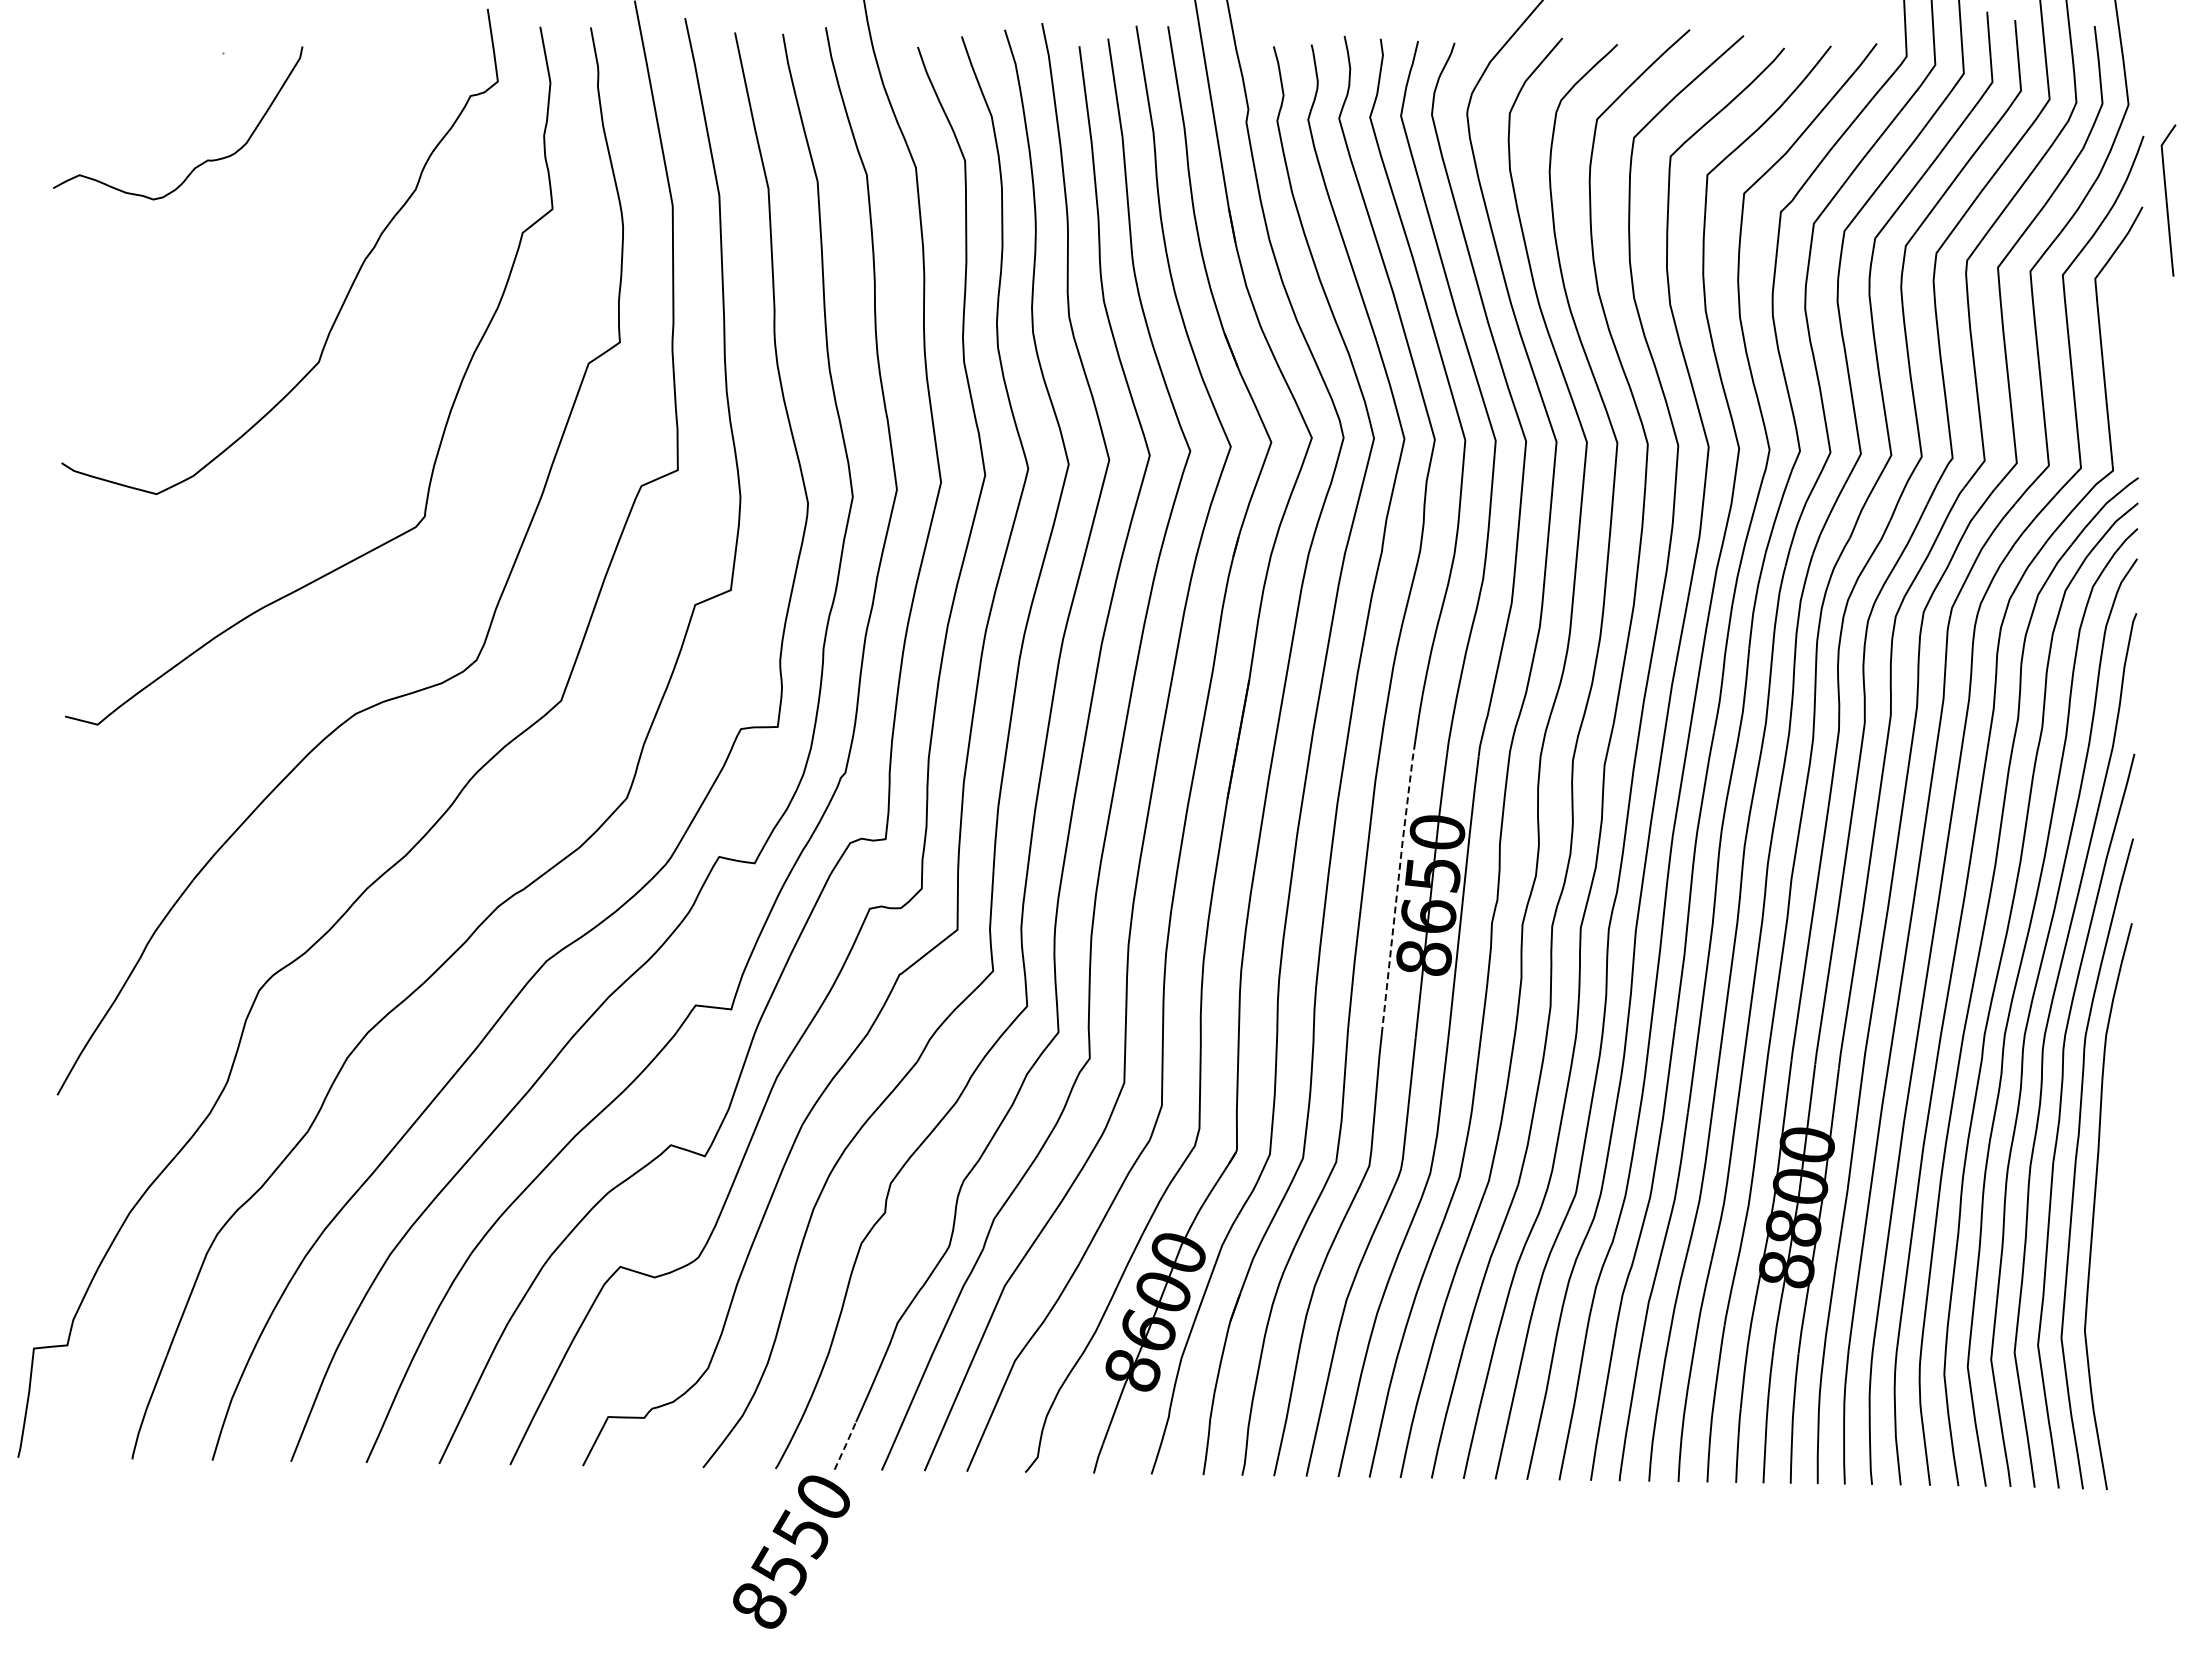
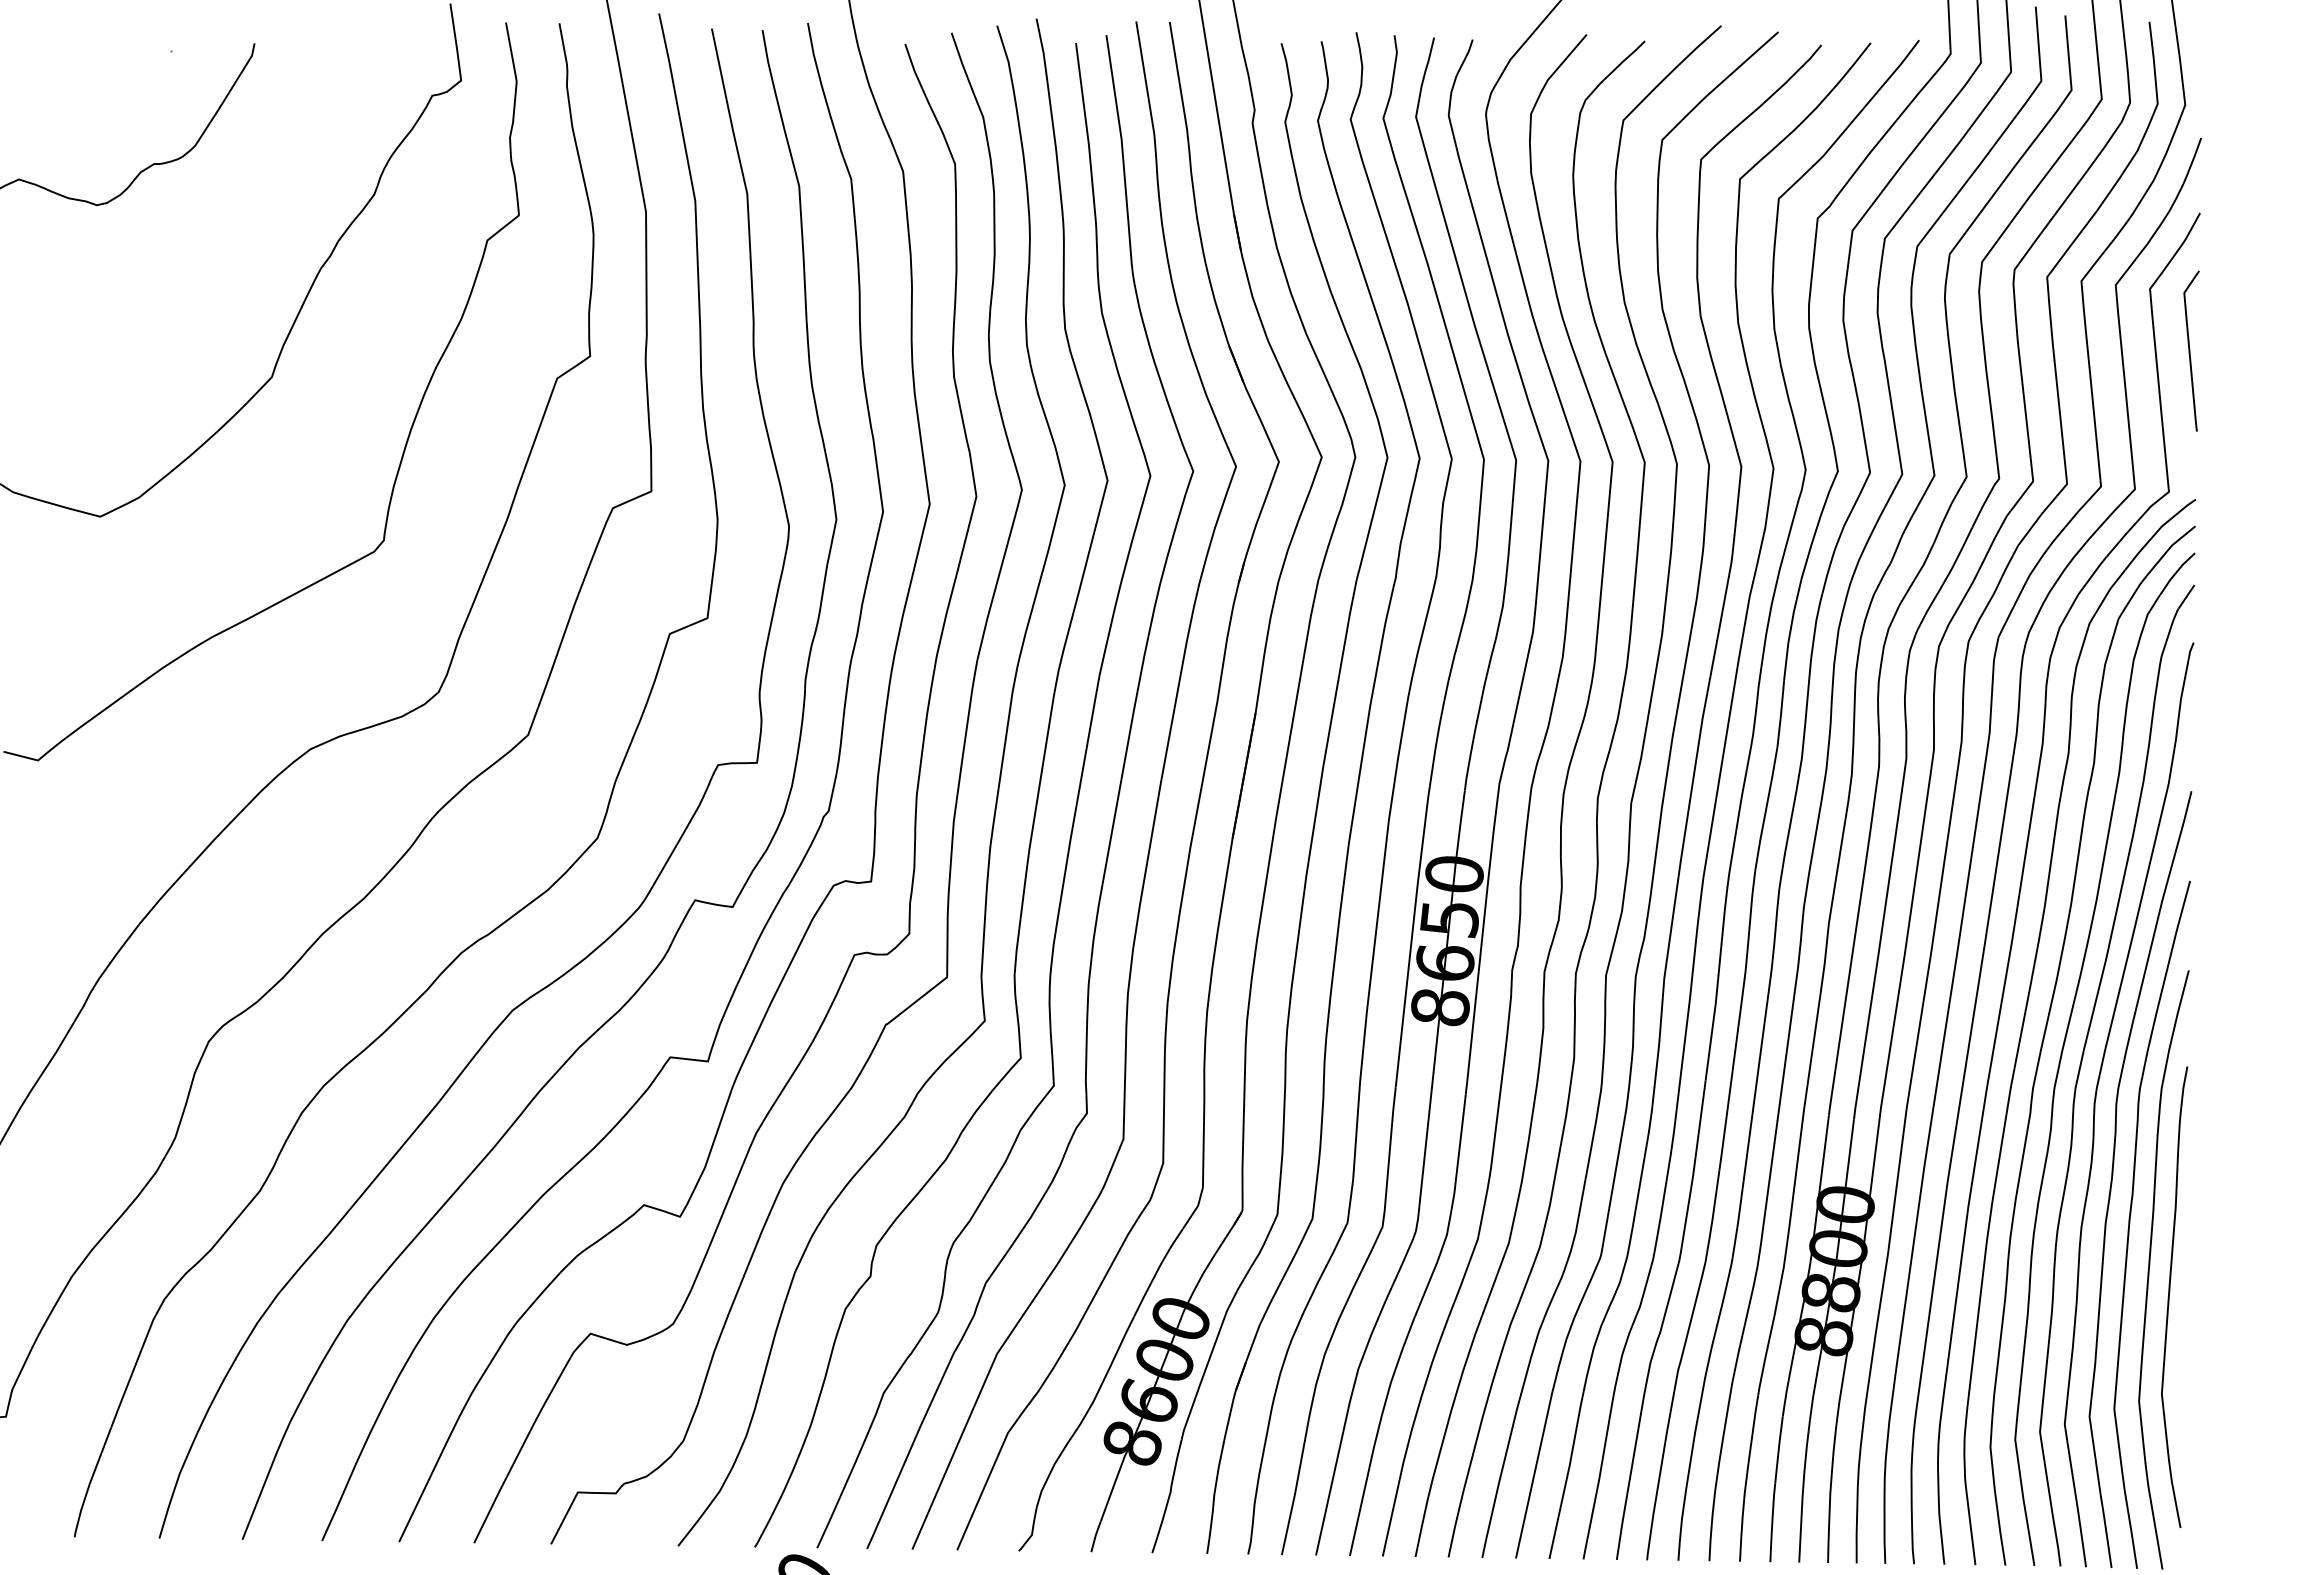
curve: (2167, 200) -> (2190, 351), moved
line: (1397, 890) -> (1412, 935), dashed -> solid
curve: (2114, 1229) -> (2170, 1294), added
line: (845, 1445) -> (828, 1522), dashed -> solid

